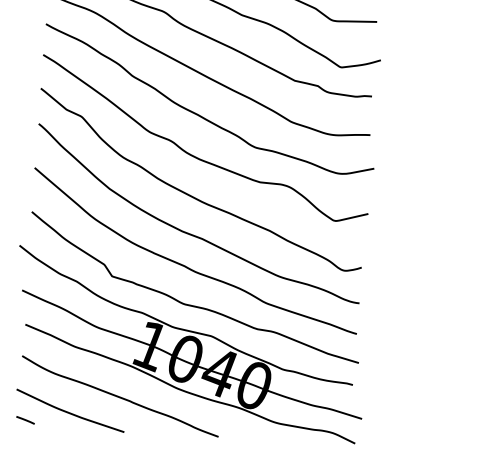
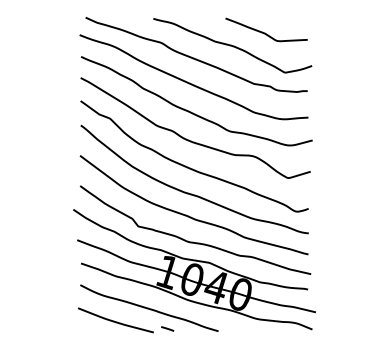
line: (25, 419) -> (167, 328), moved

